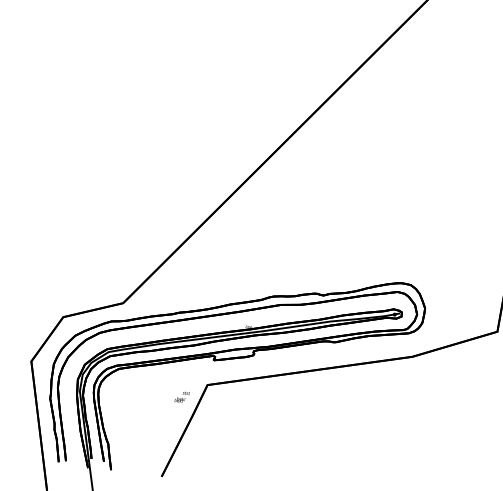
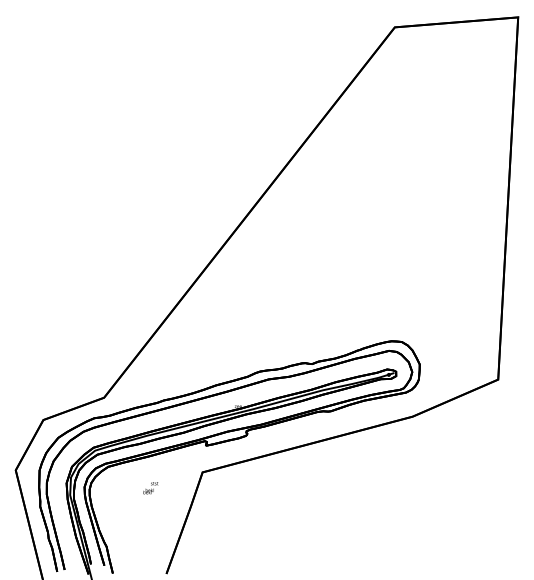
text: (181, 397) -> (150, 488), moved

